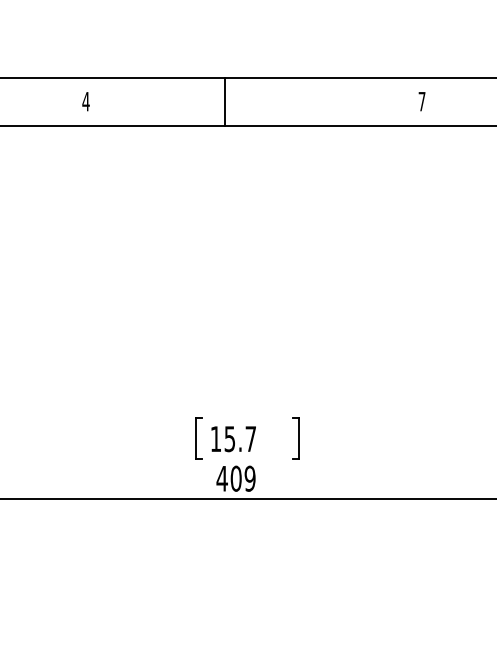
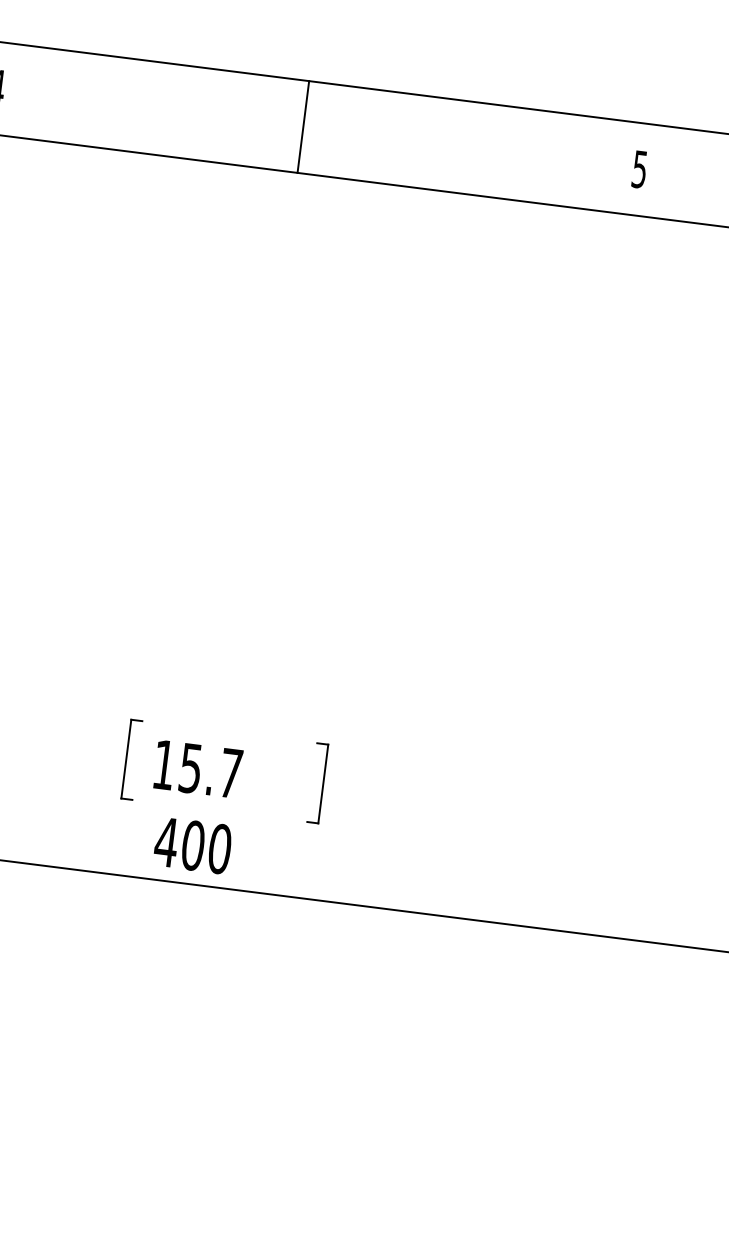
line: (225, 101) -> (304, 126), moved
text: (421, 101) -> (638, 169), 7 -> 5
text: (249, 478) -> (218, 848), 409 -> 400

